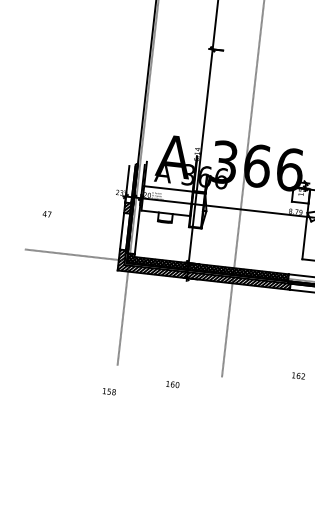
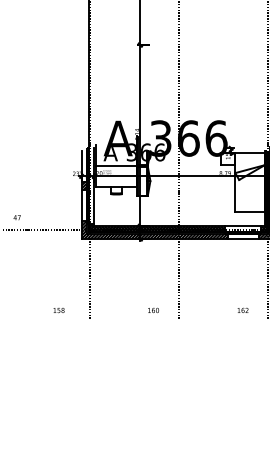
text: (46, 213) -> (16, 217), moved
text: (172, 383) -> (153, 309), moved
text: (108, 391) -> (58, 310), moved

